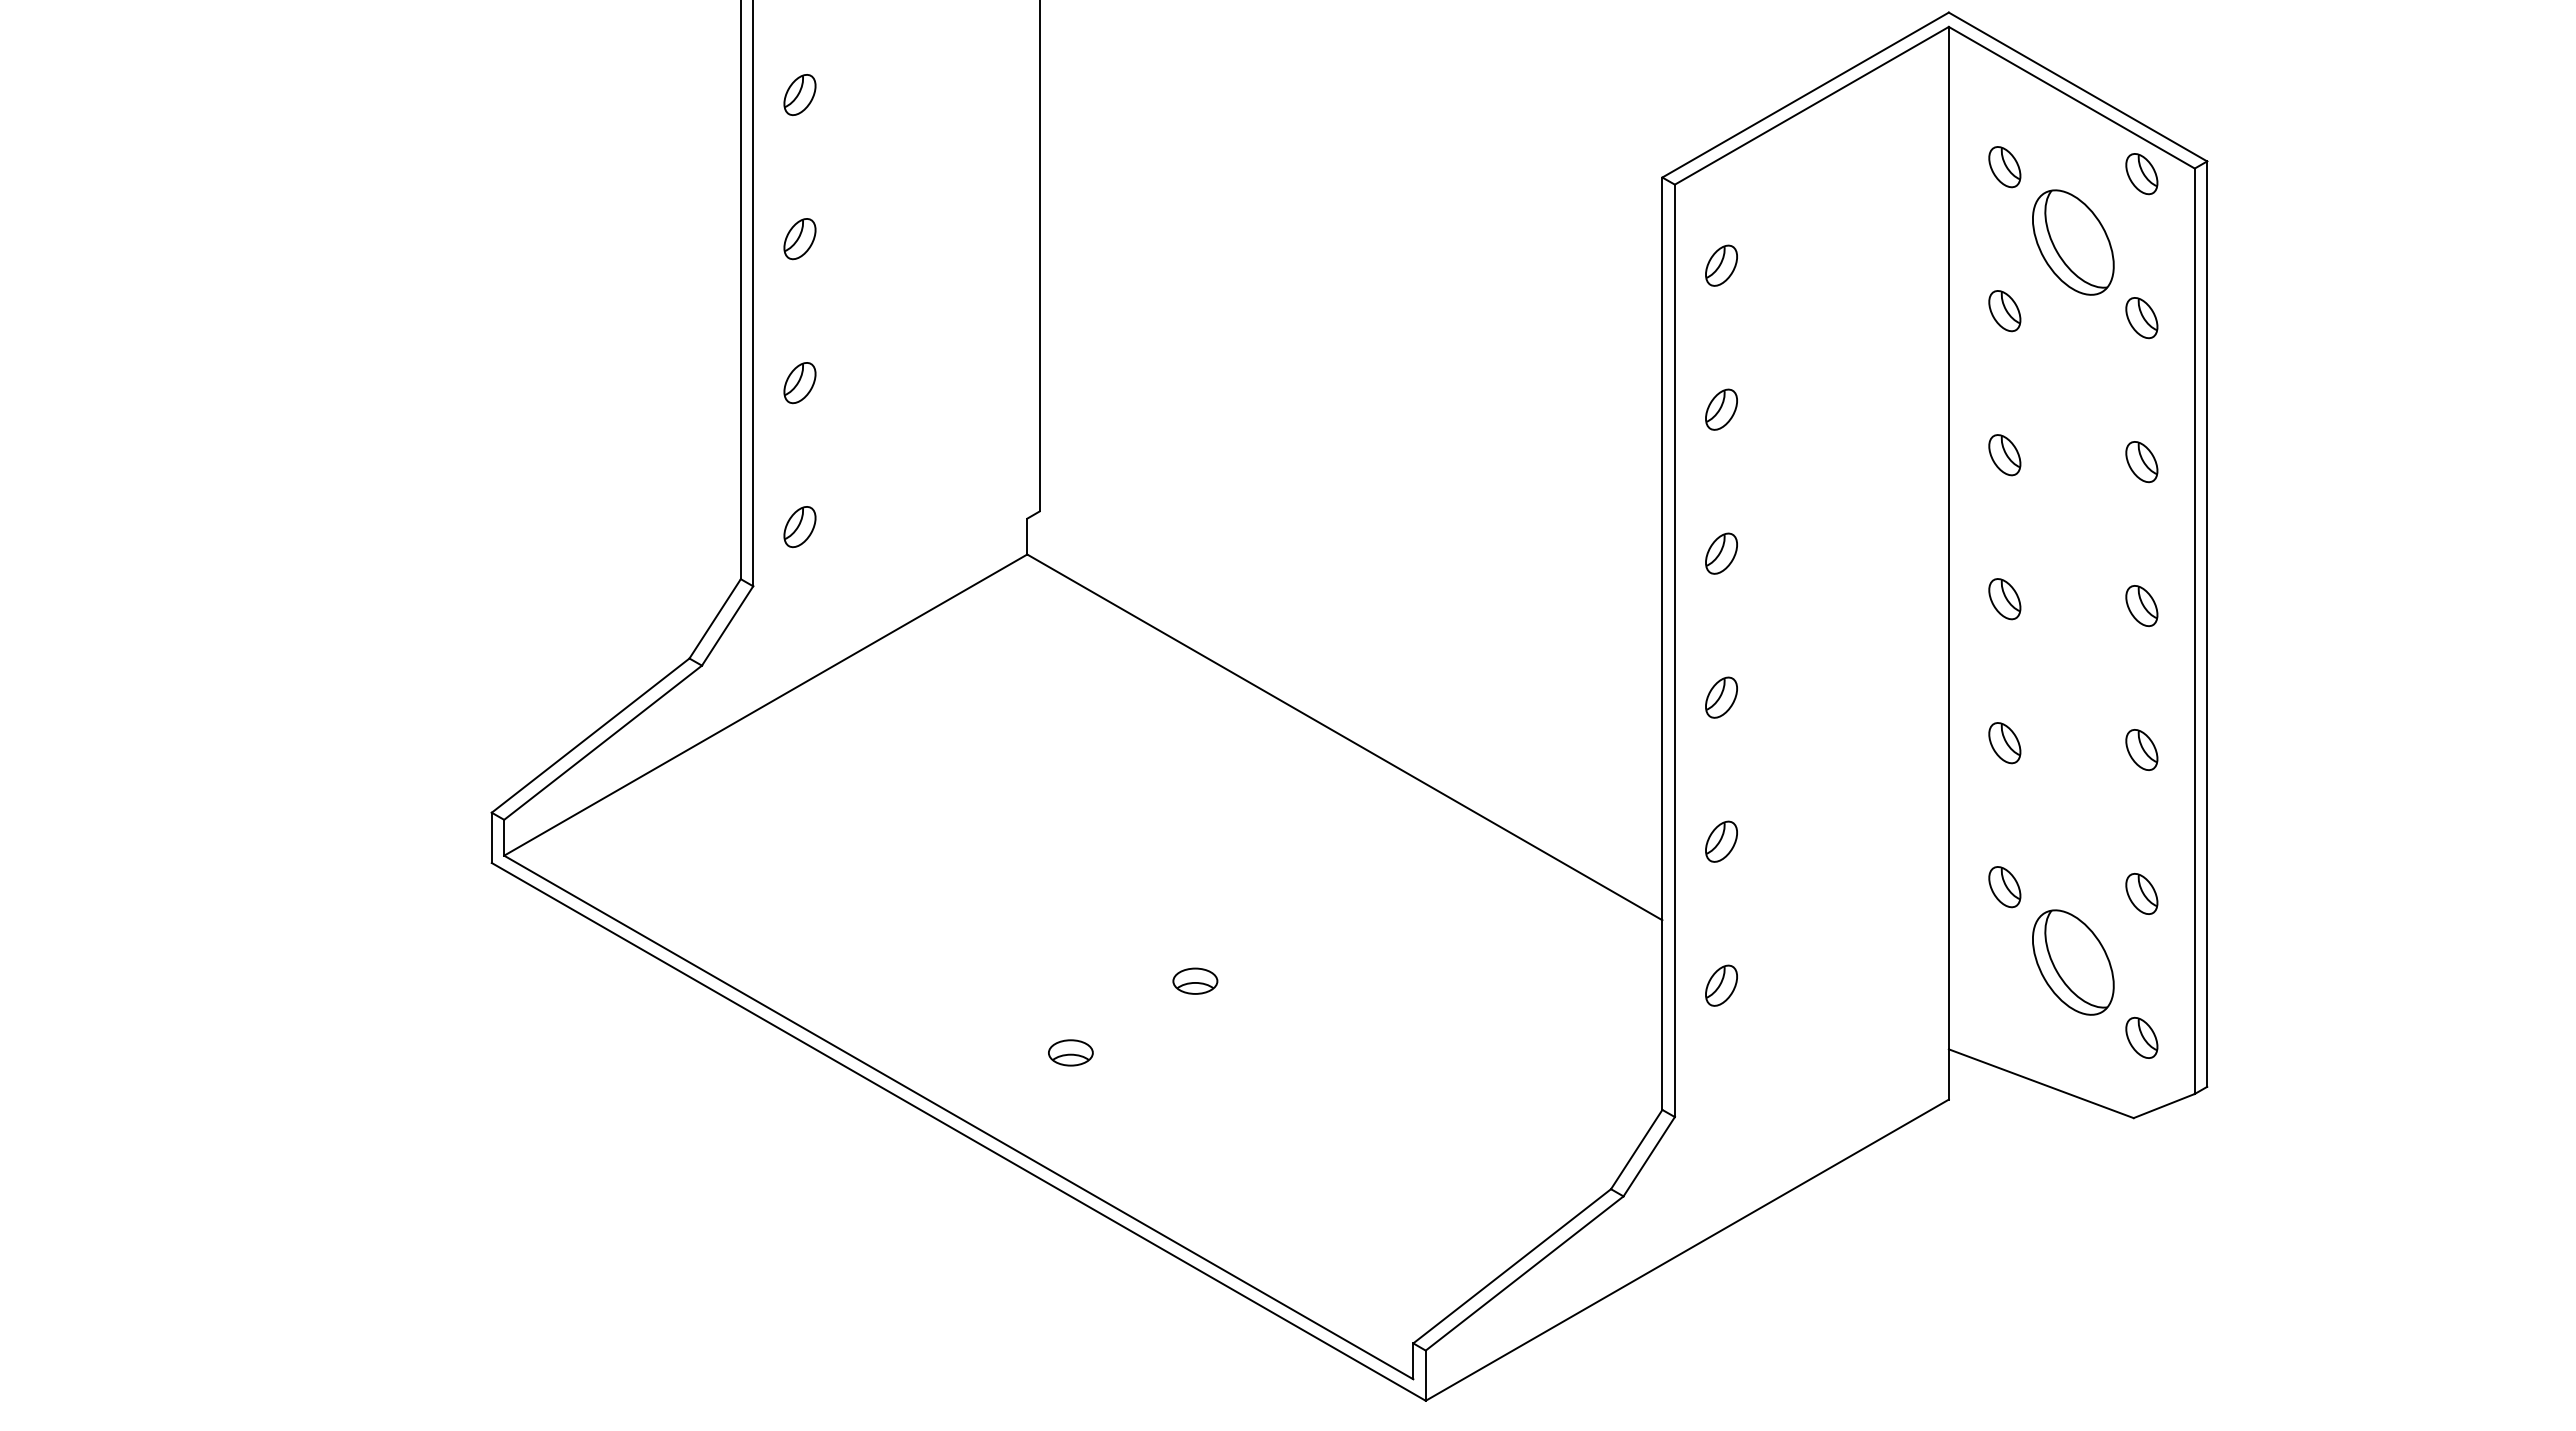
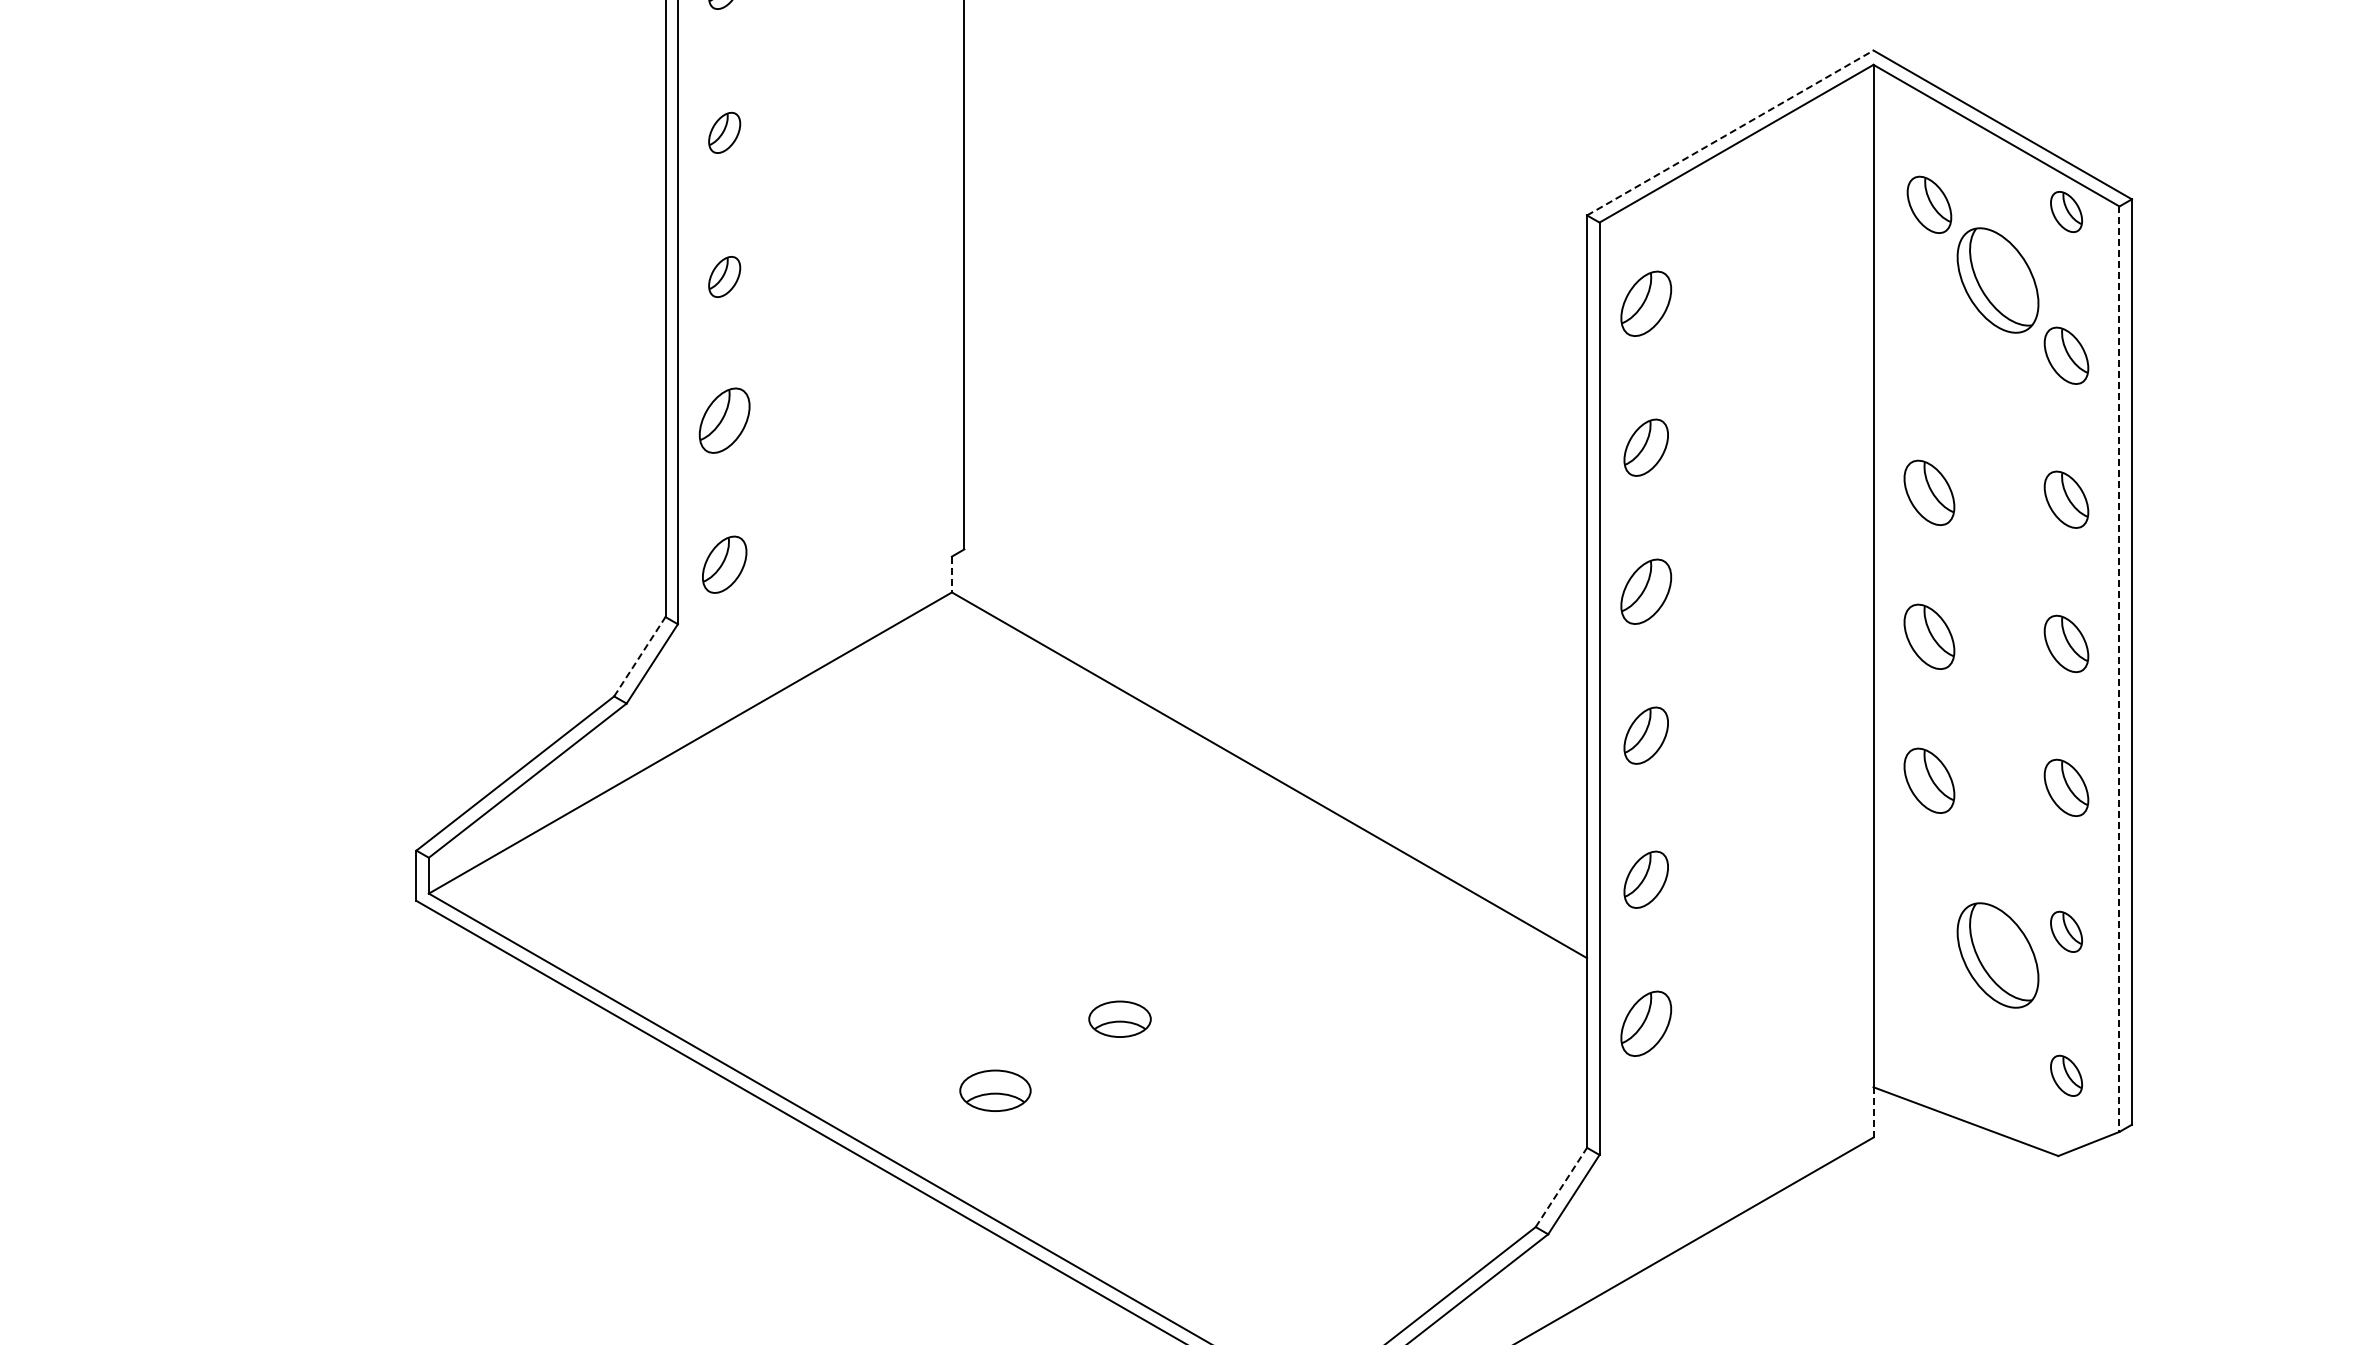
line: (1806, 94) -> (1731, 132), solid -> dashed
part: (2004, 167) -> (1929, 205), size x1.4
part: (1721, 265) -> (1646, 303), size x1.6
part: (2004, 311) -> (1929, 349), removed
part: (2141, 318) -> (2066, 356), size x1.4
part: (799, 383) -> (724, 421), size x1.6
part: (1721, 409) -> (1646, 447), size x1.4
part: (2004, 455) -> (1929, 493), size x1.6
part: (2141, 462) -> (2066, 500), size x1.4
part: (799, 527) -> (724, 565), size x1.4
line: (1027, 536) -> (952, 574), solid -> dashed
part: (1721, 553) -> (1646, 591), size x1.6
part: (2004, 599) -> (1929, 637), size x1.6
part: (2141, 605) -> (2066, 643), size x1.4
line: (715, 618) -> (640, 656), solid -> dashed
line: (2194, 631) -> (2119, 669), solid -> dashed
part: (1721, 697) -> (1646, 735), size x1.4
part: (2004, 743) -> (1929, 781), size x1.6
part: (2141, 749) -> (2066, 787), size x1.4
part: (1721, 841) -> (1646, 879), size x1.4
part: (2004, 887) -> (1929, 925), removed
part: (2073, 962) -> (1998, 955), moved
part: (1195, 980) -> (1120, 1018), size x1.4
part: (1721, 985) -> (1646, 1023), size x1.6
part: (1070, 1052) -> (995, 1090), size x1.6
line: (1948, 1074) -> (1873, 1112), solid -> dashed
line: (1636, 1149) -> (1561, 1187), solid -> dashed

